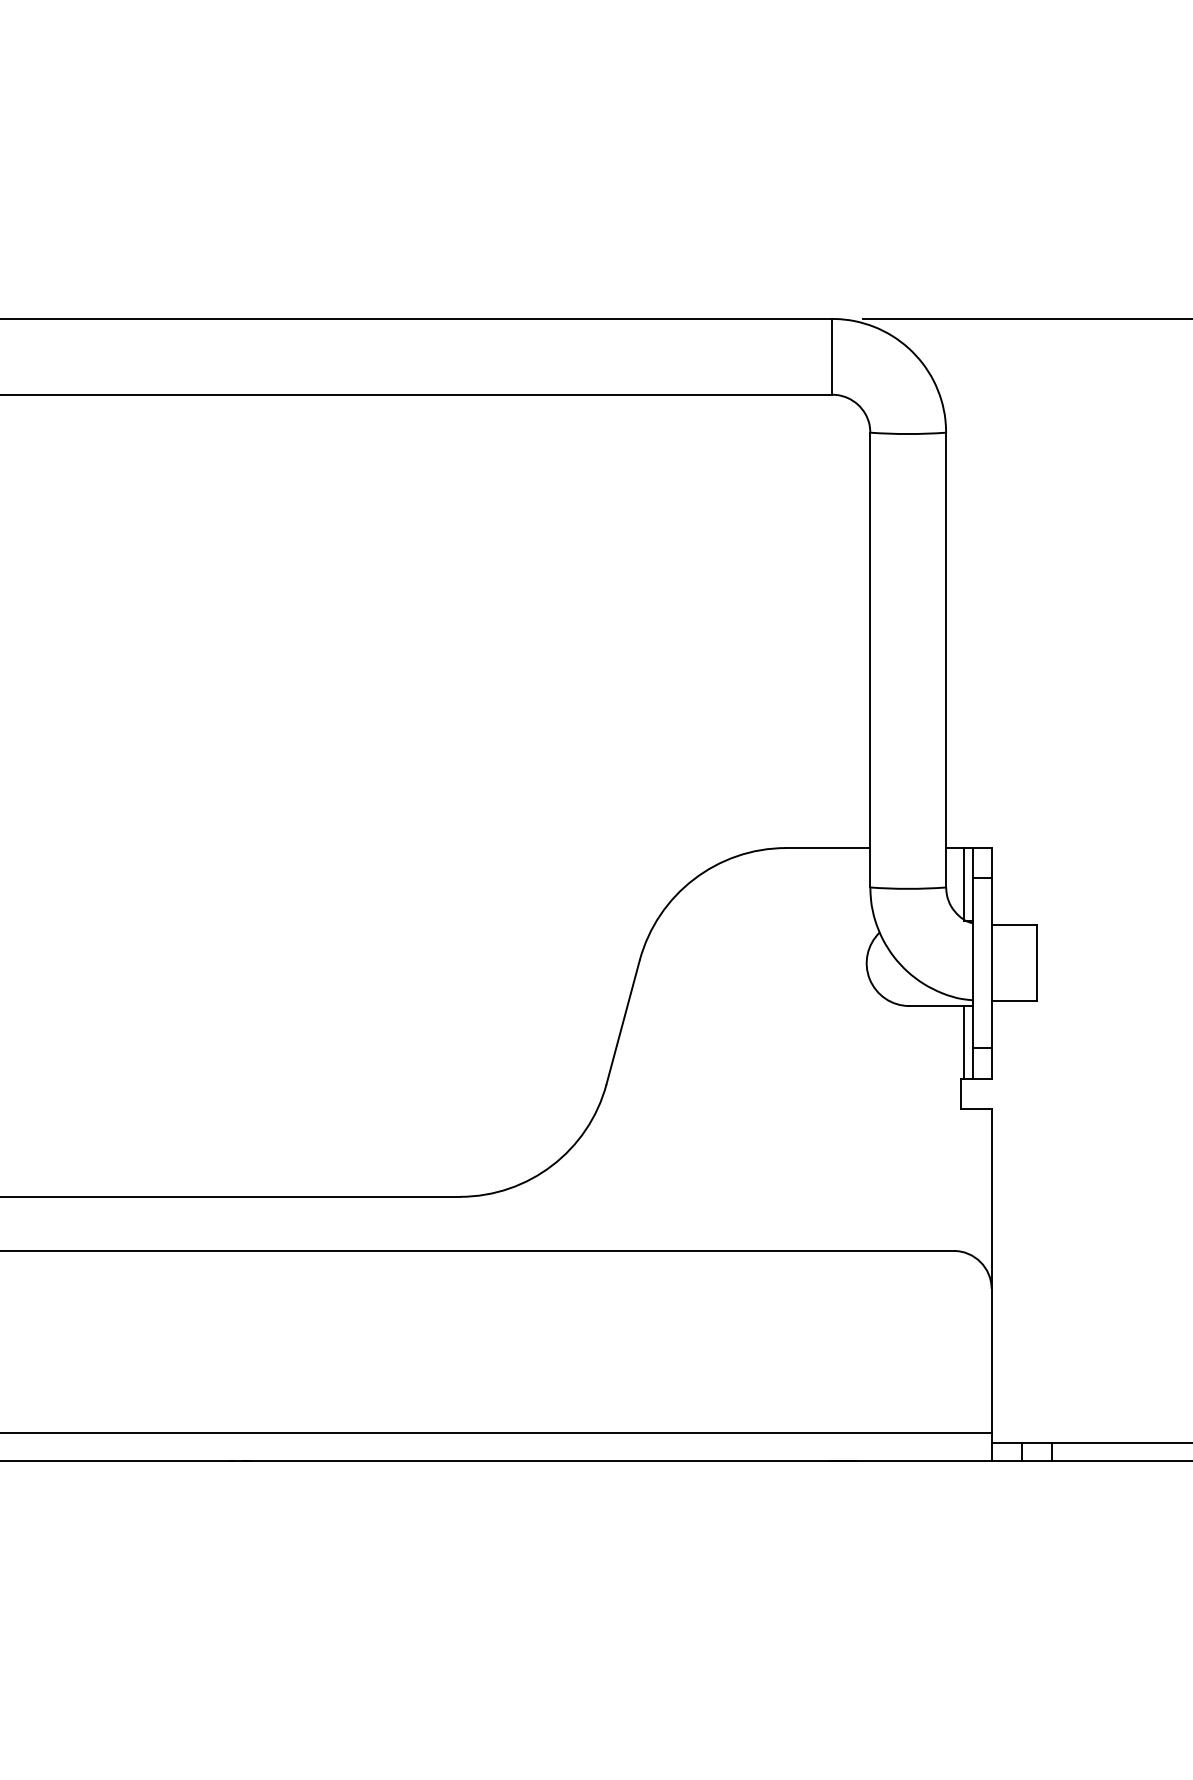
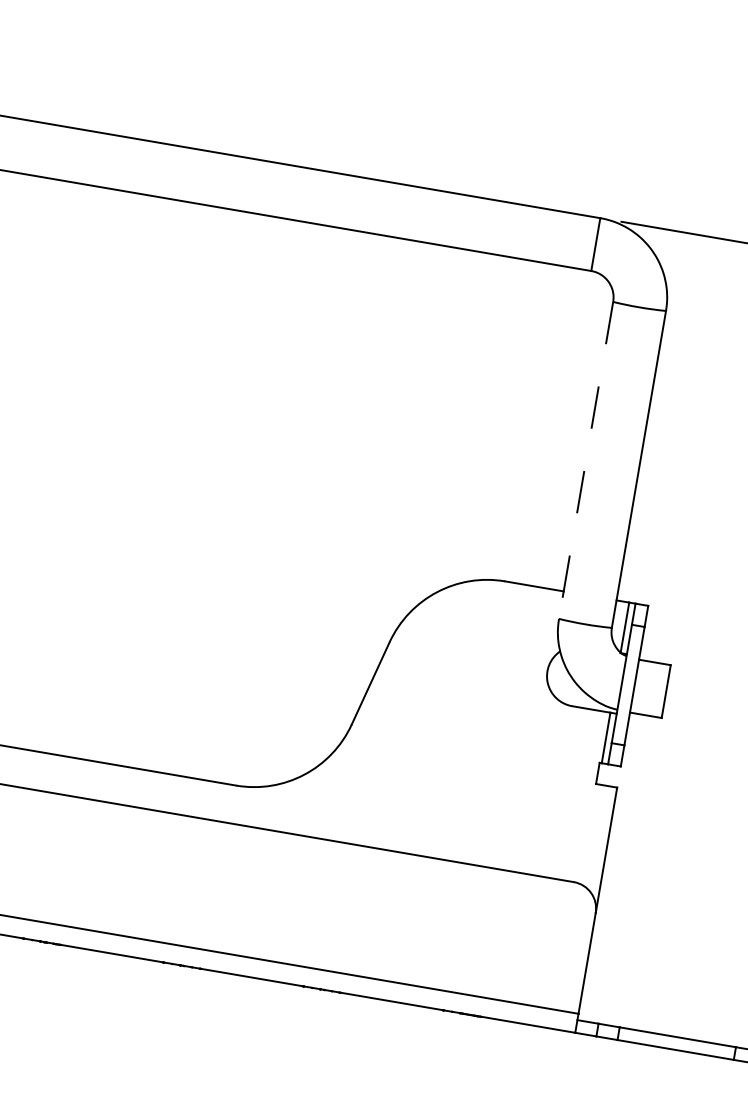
line: (870, 660) -> (586, 460), solid -> dashed

